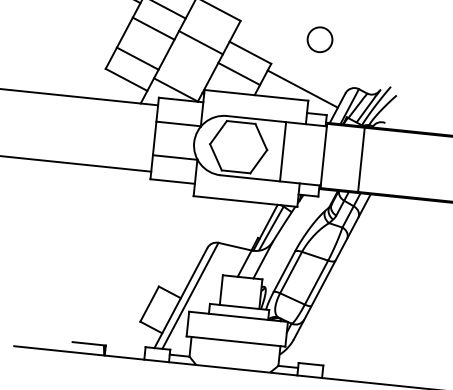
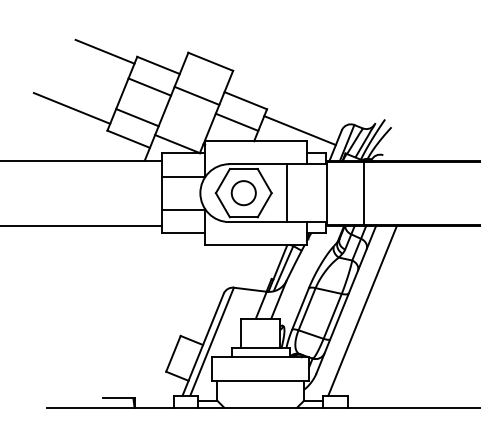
circle: (319, 40) -> (243, 193), moved
line: (71, 42) -> (71, 108), added
line: (347, 279) -> (362, 310), added

